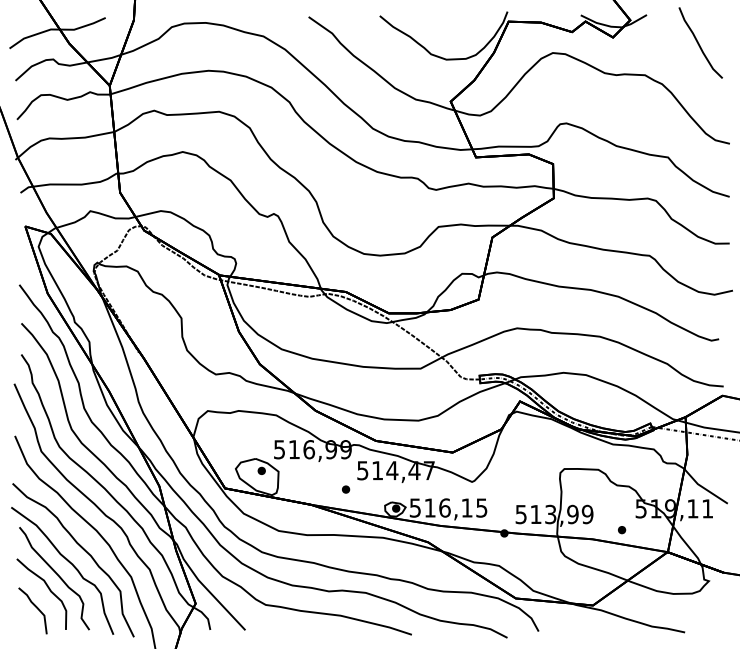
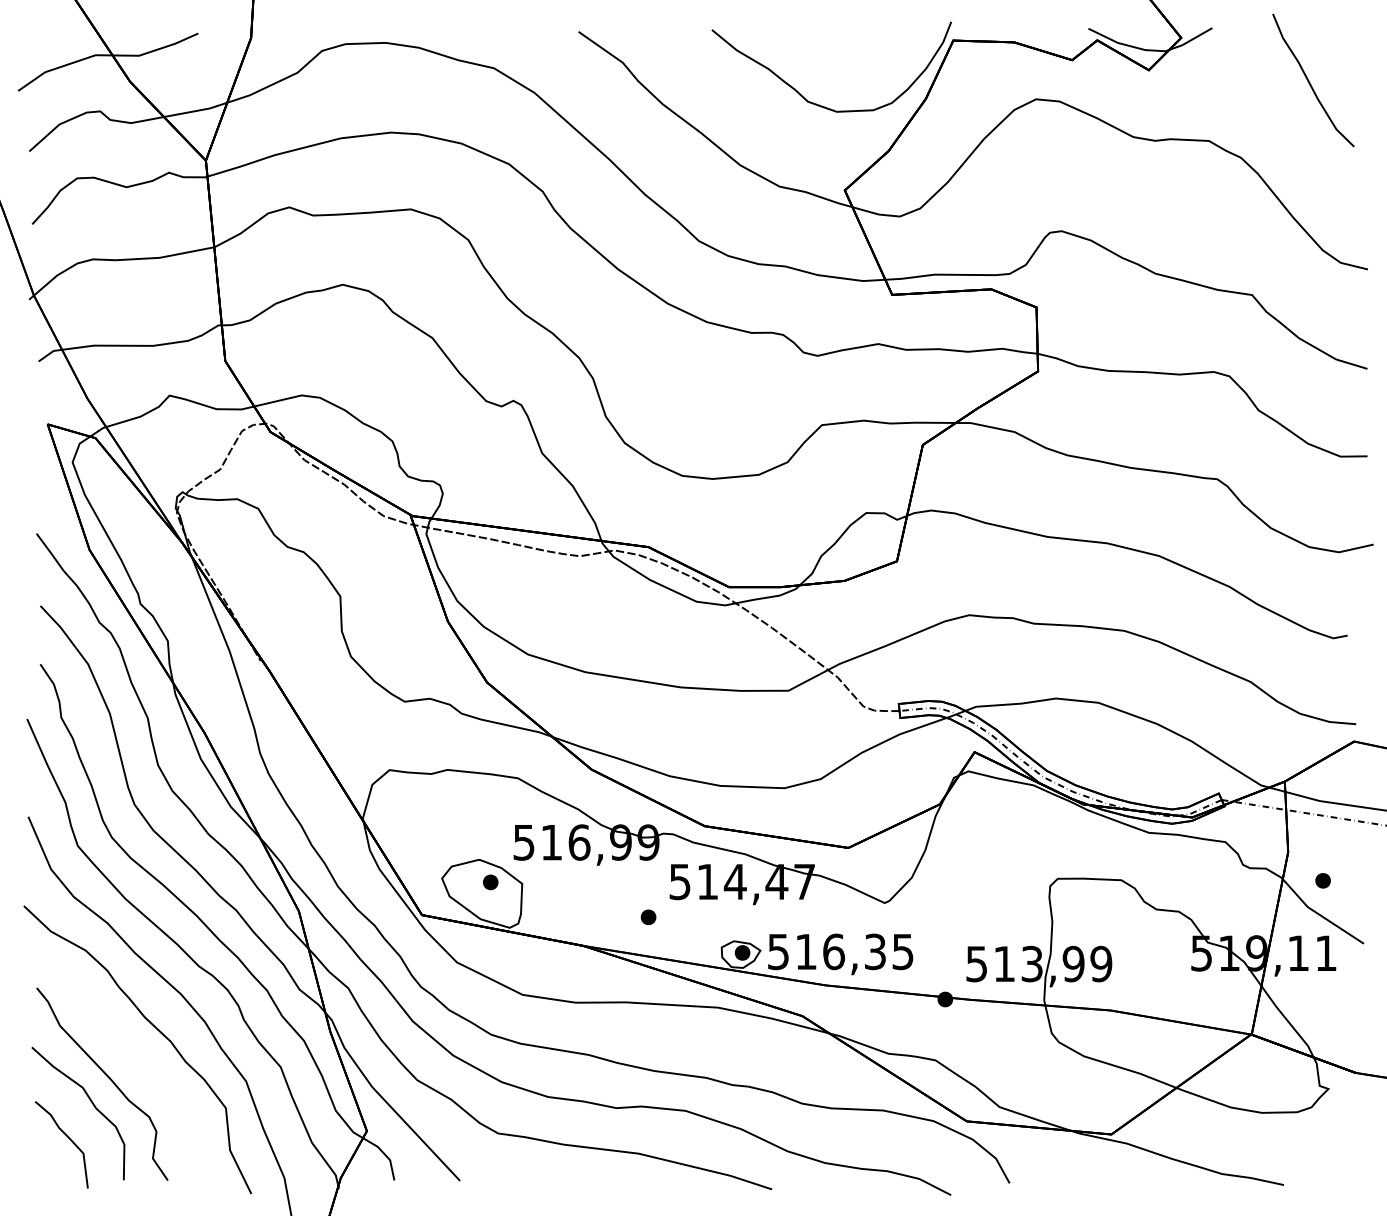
text: (466, 507) -> (874, 950), 516,15 -> 516,35
part: (622, 530) -> (1324, 881), moved
curve: (69, 563) -> (130, 1055), removed

